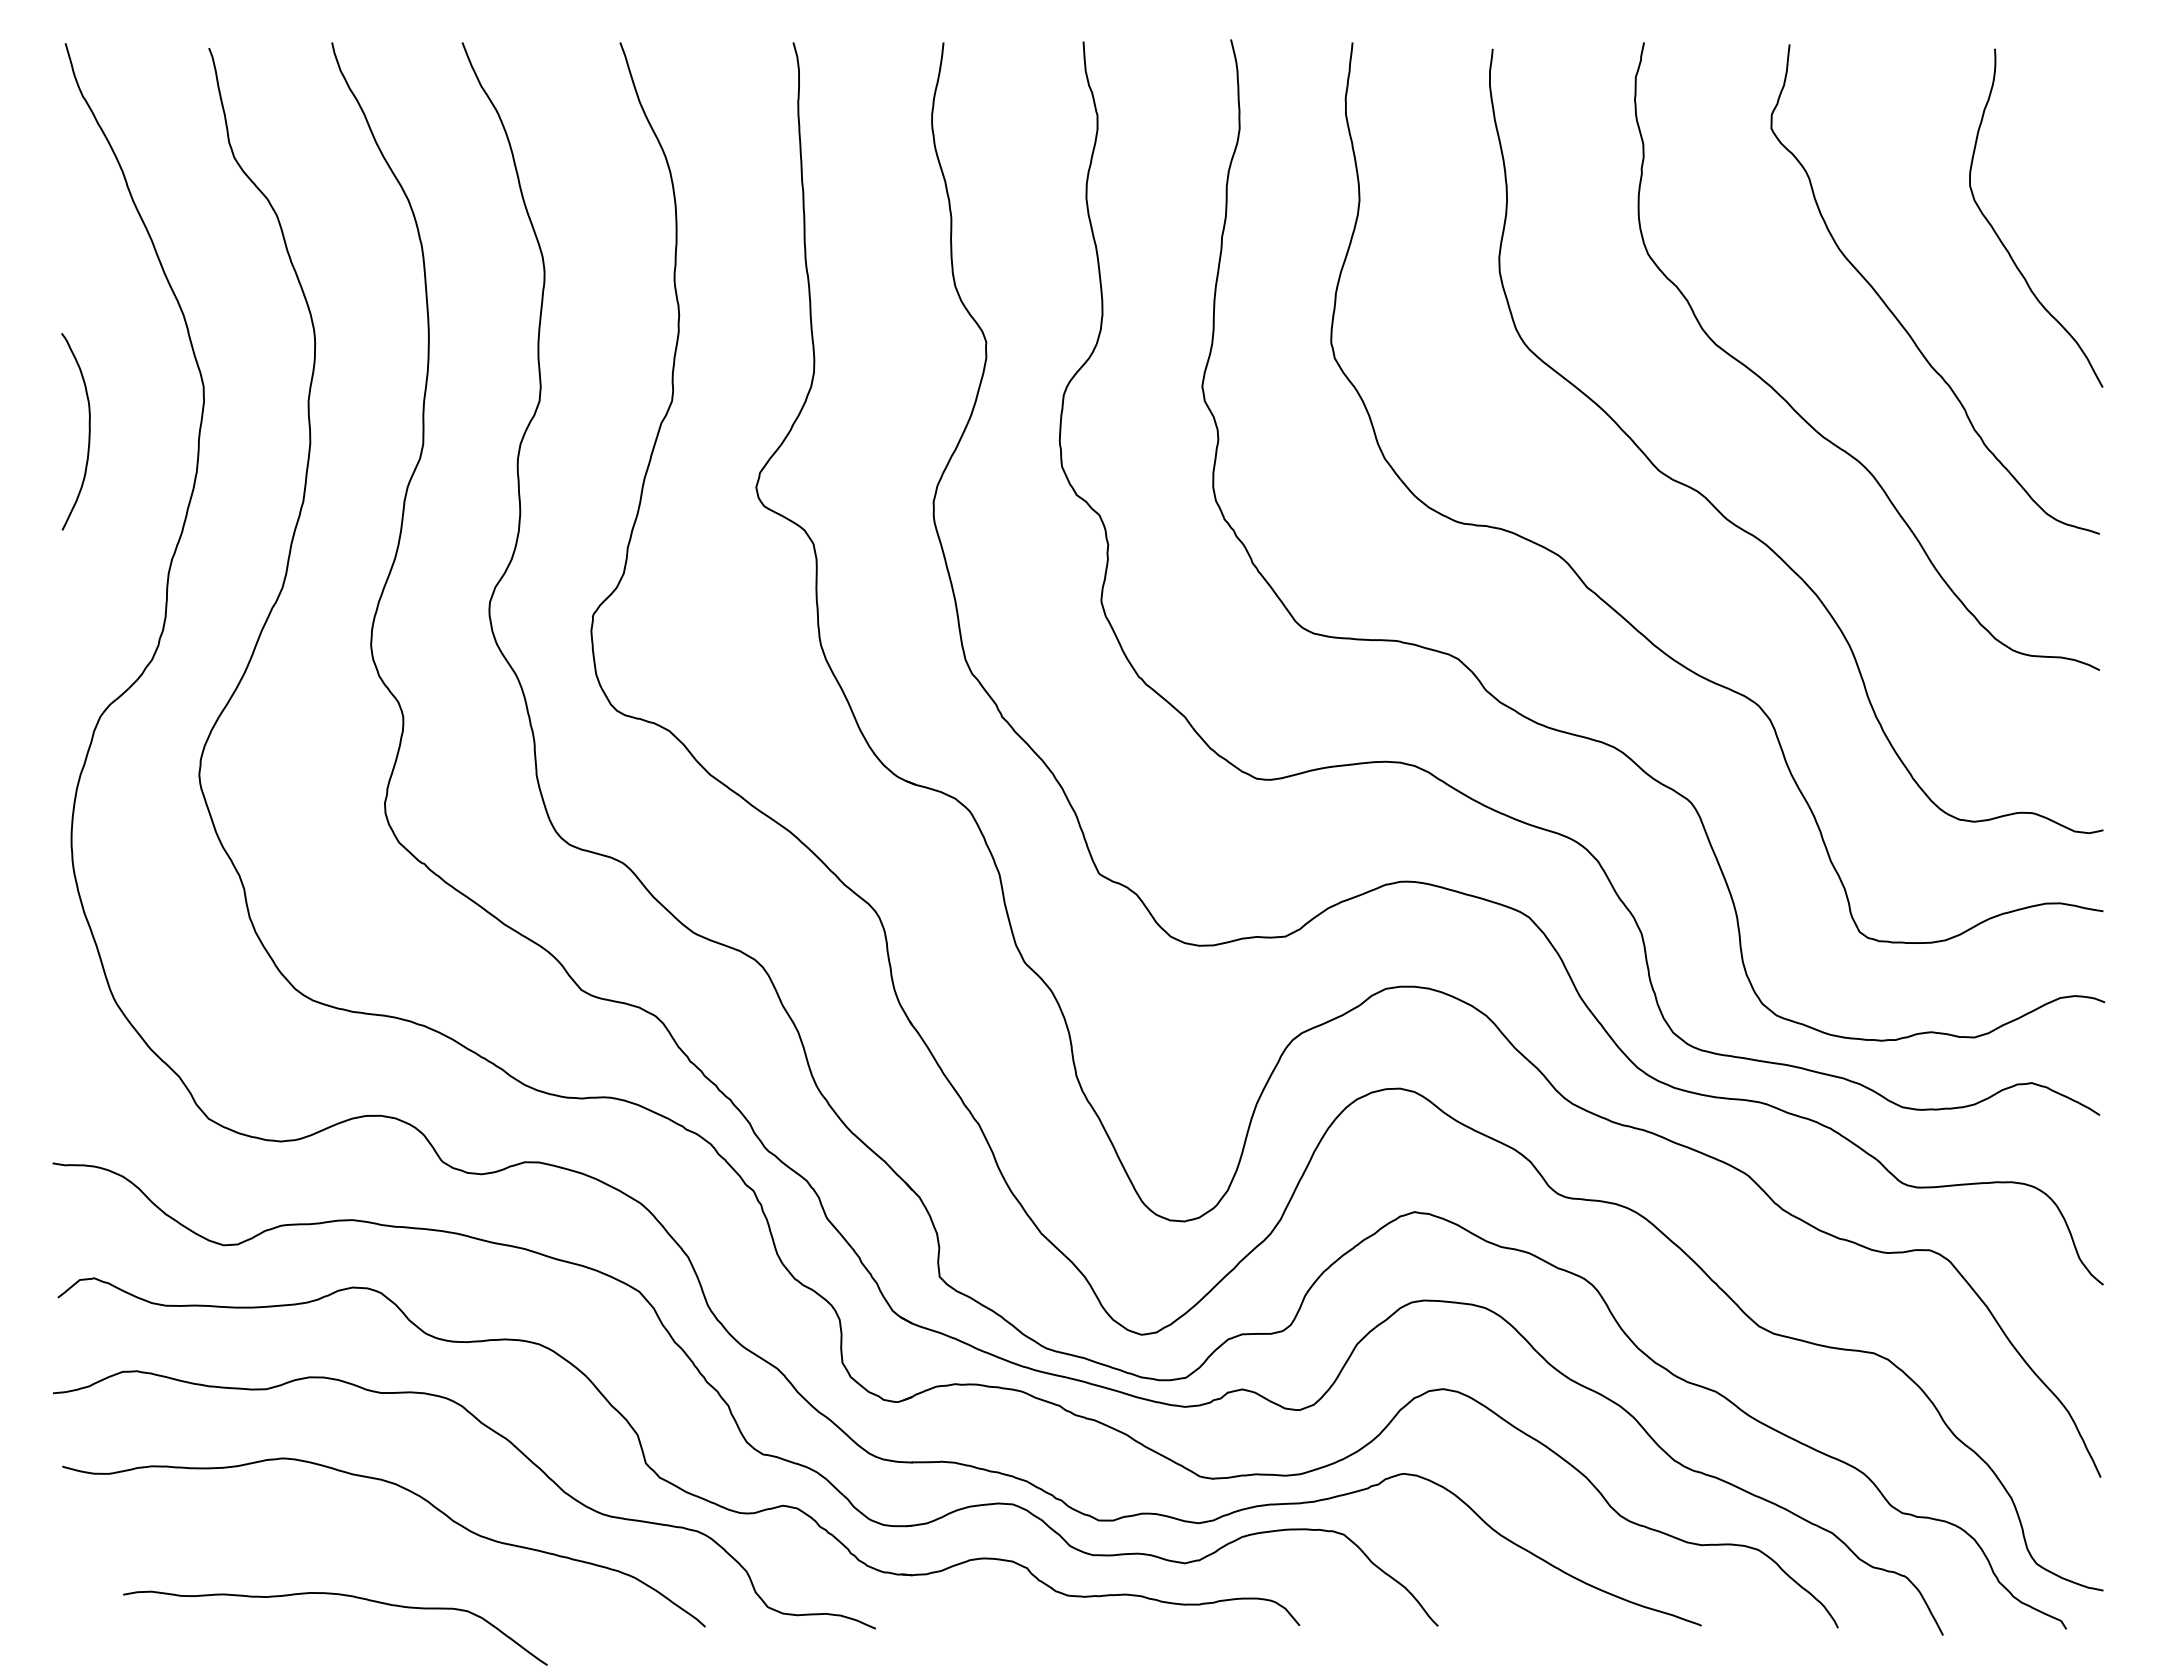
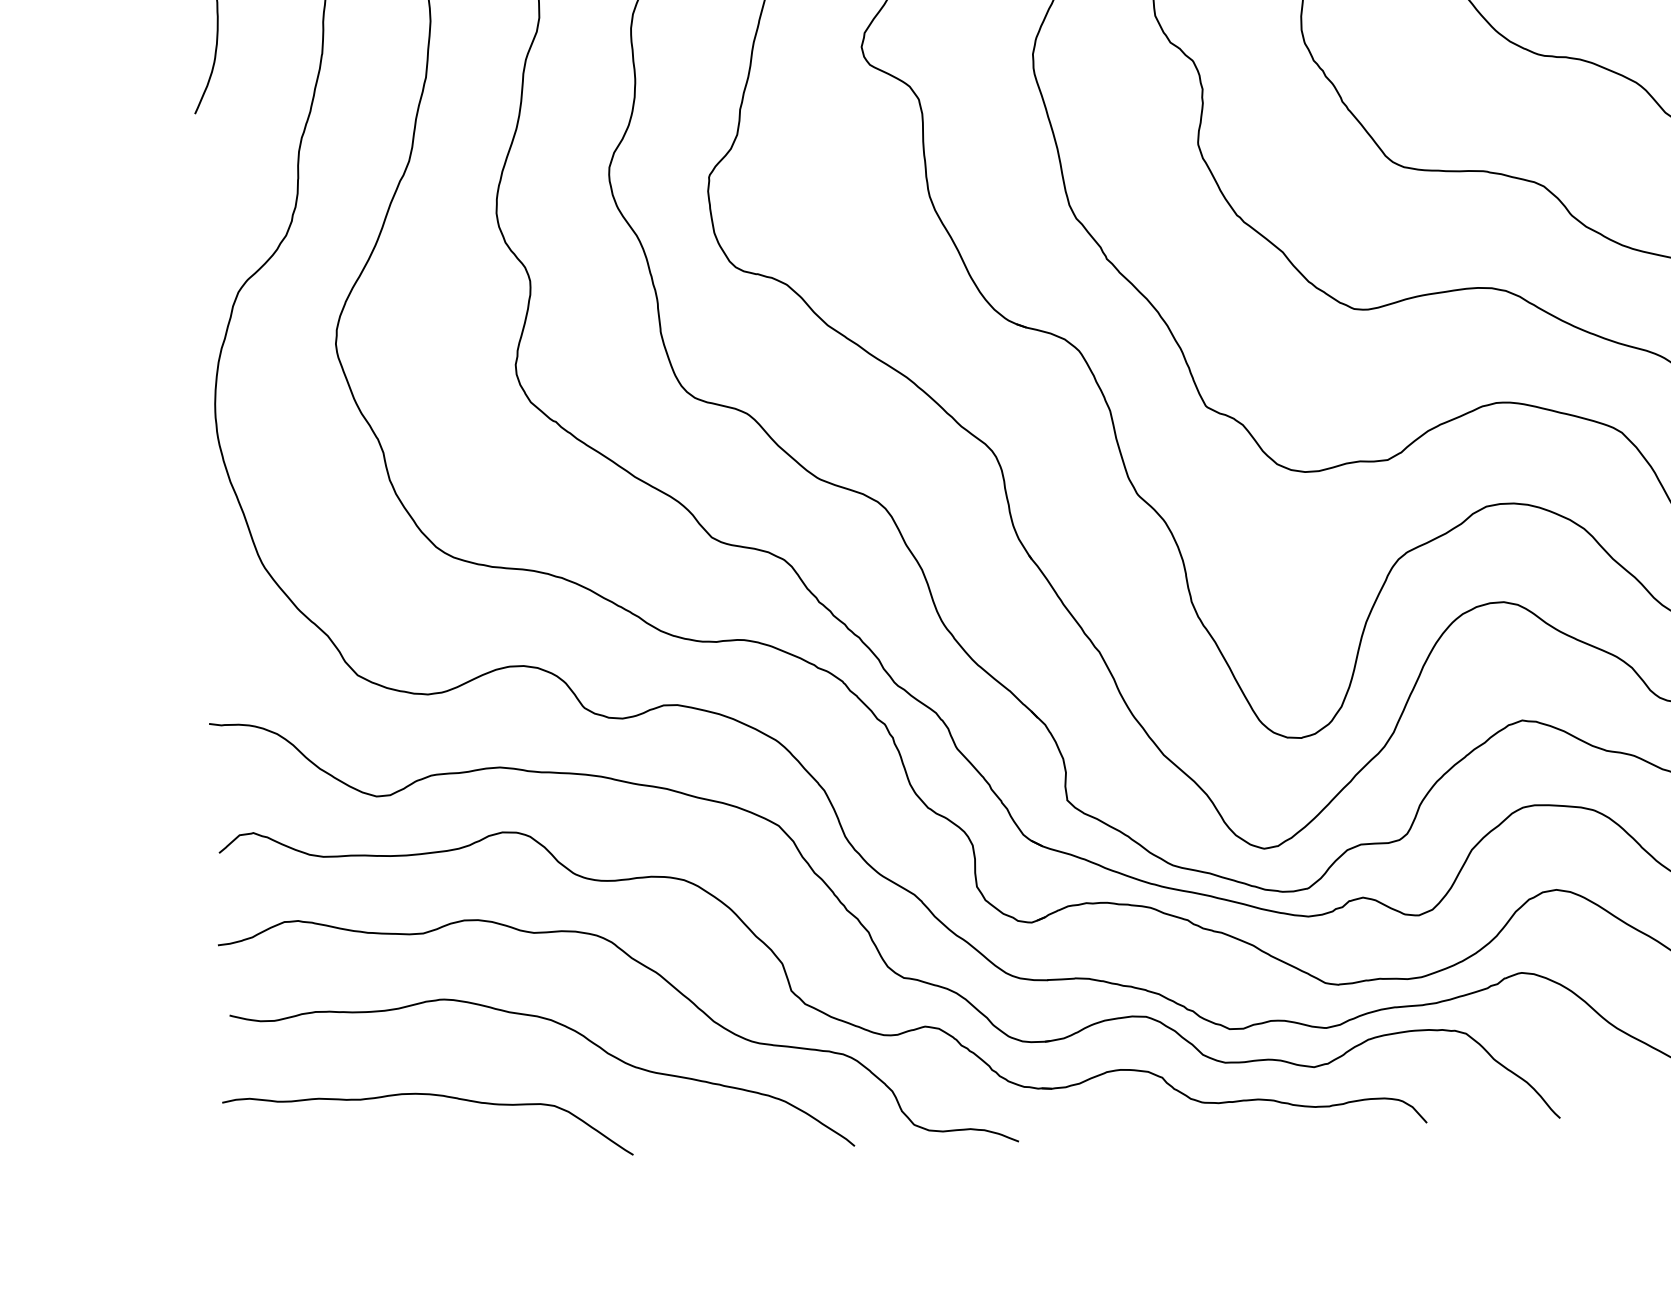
curve: (338, 1595) -> (429, 1095), moved

